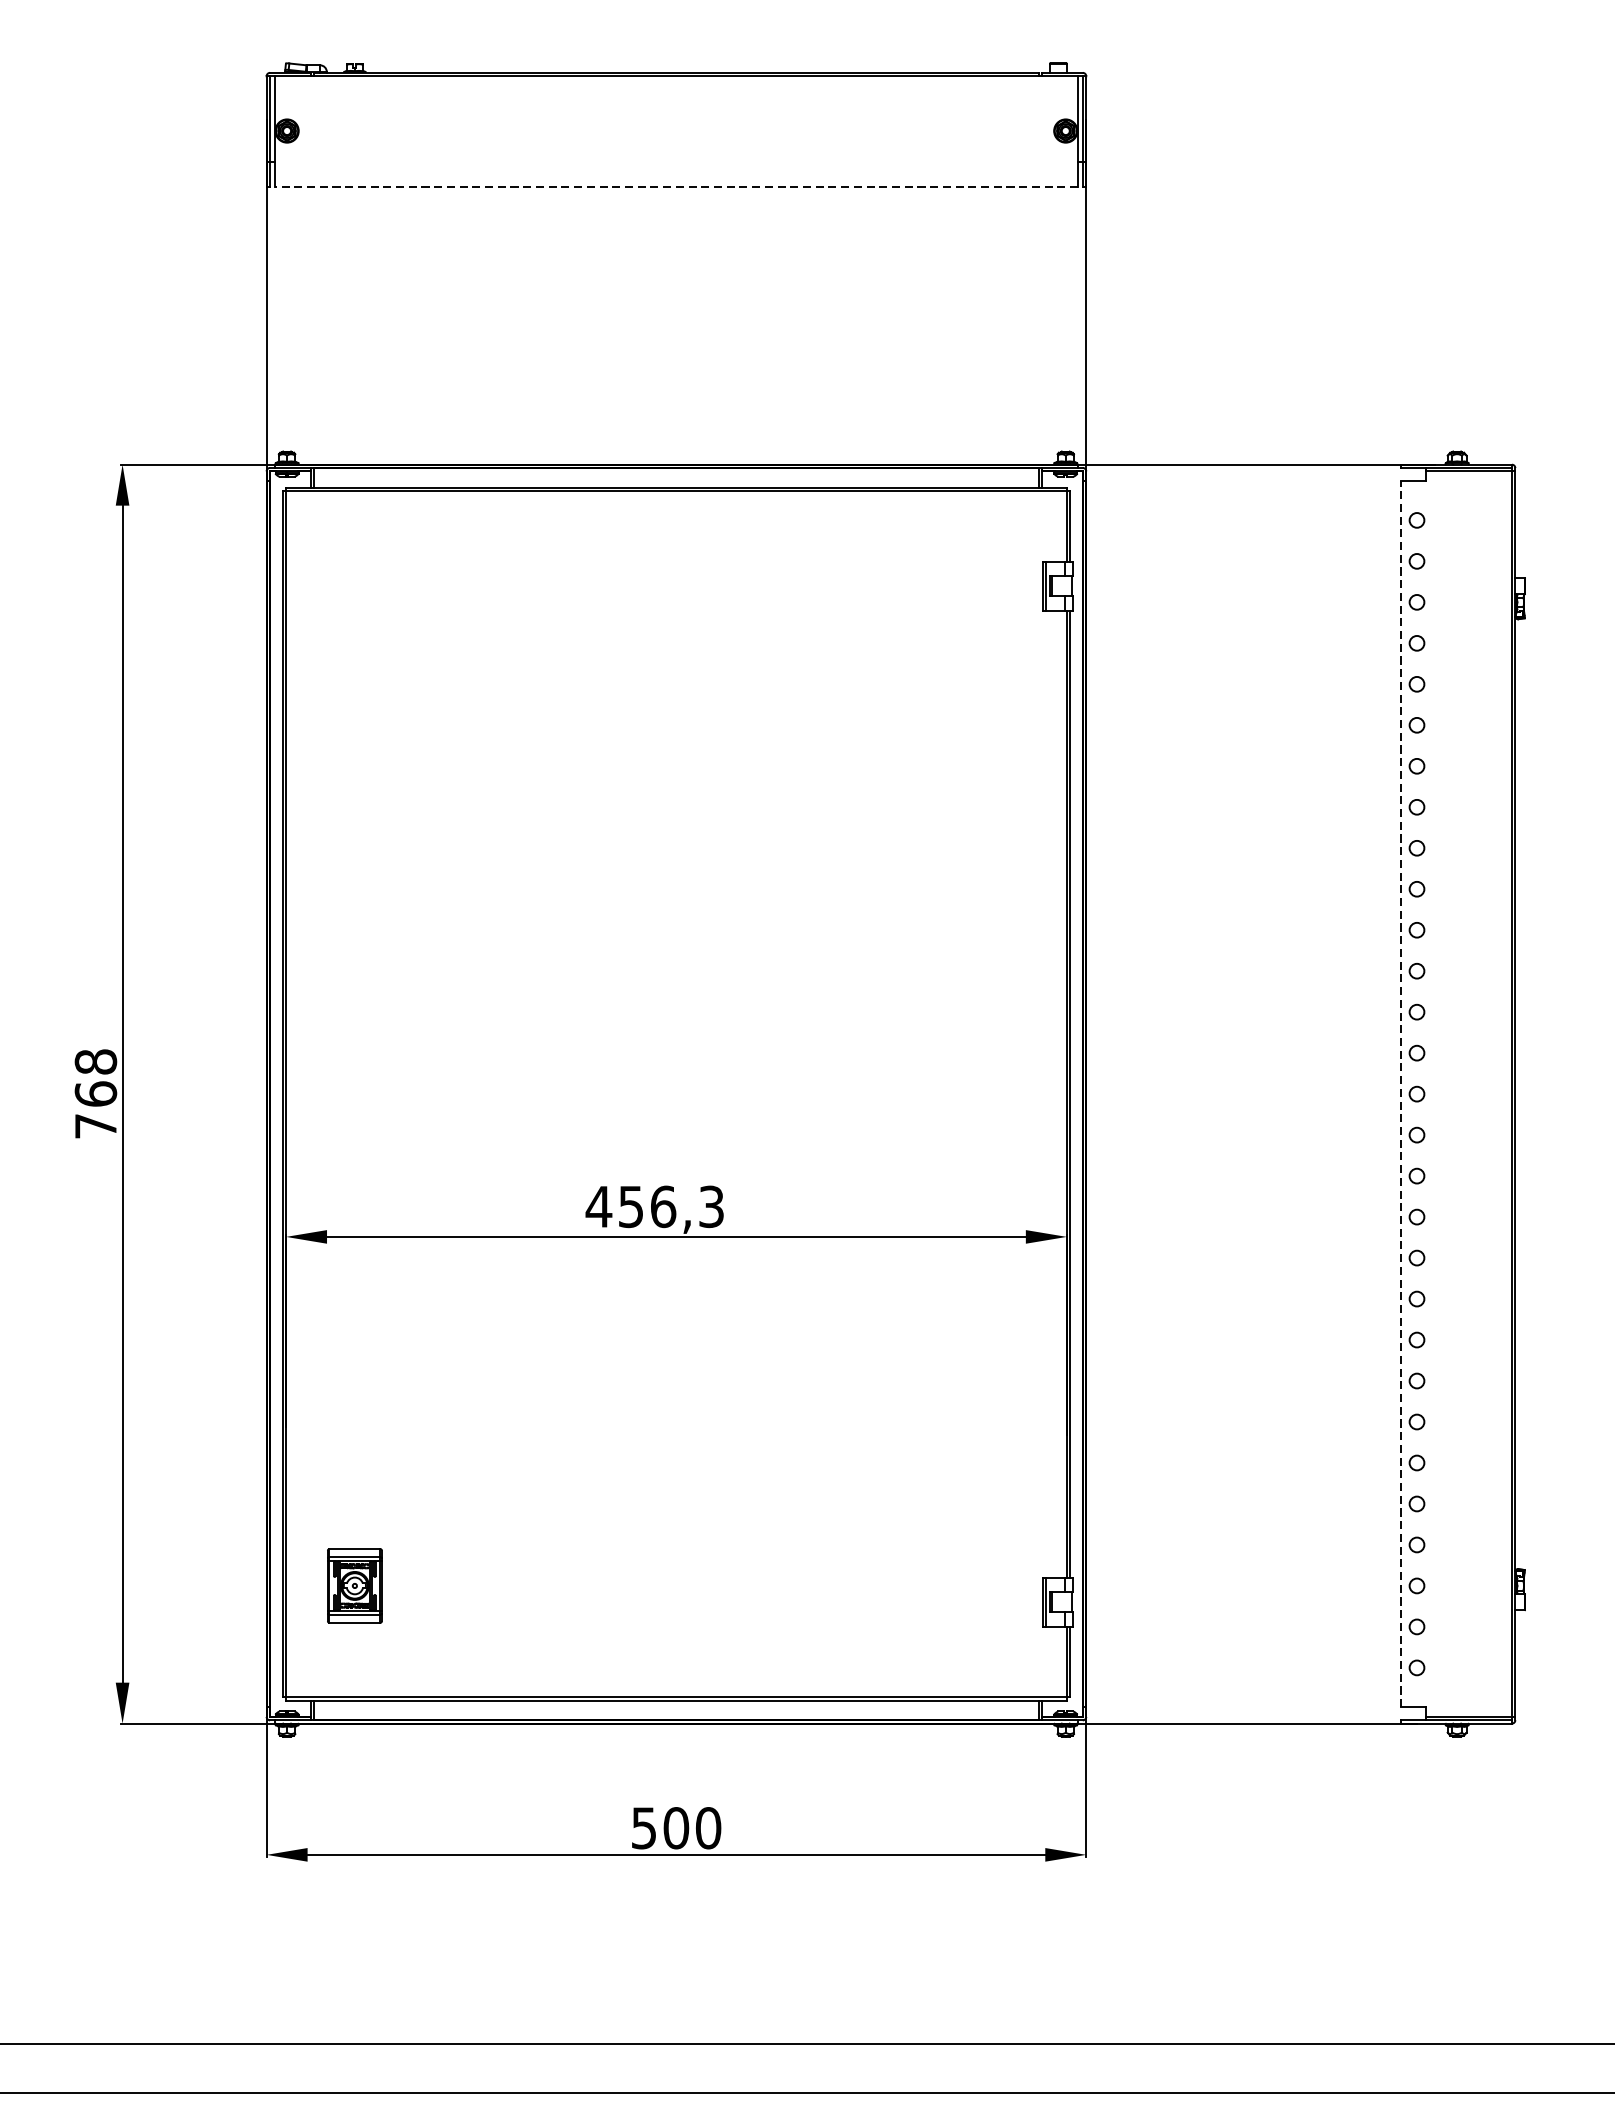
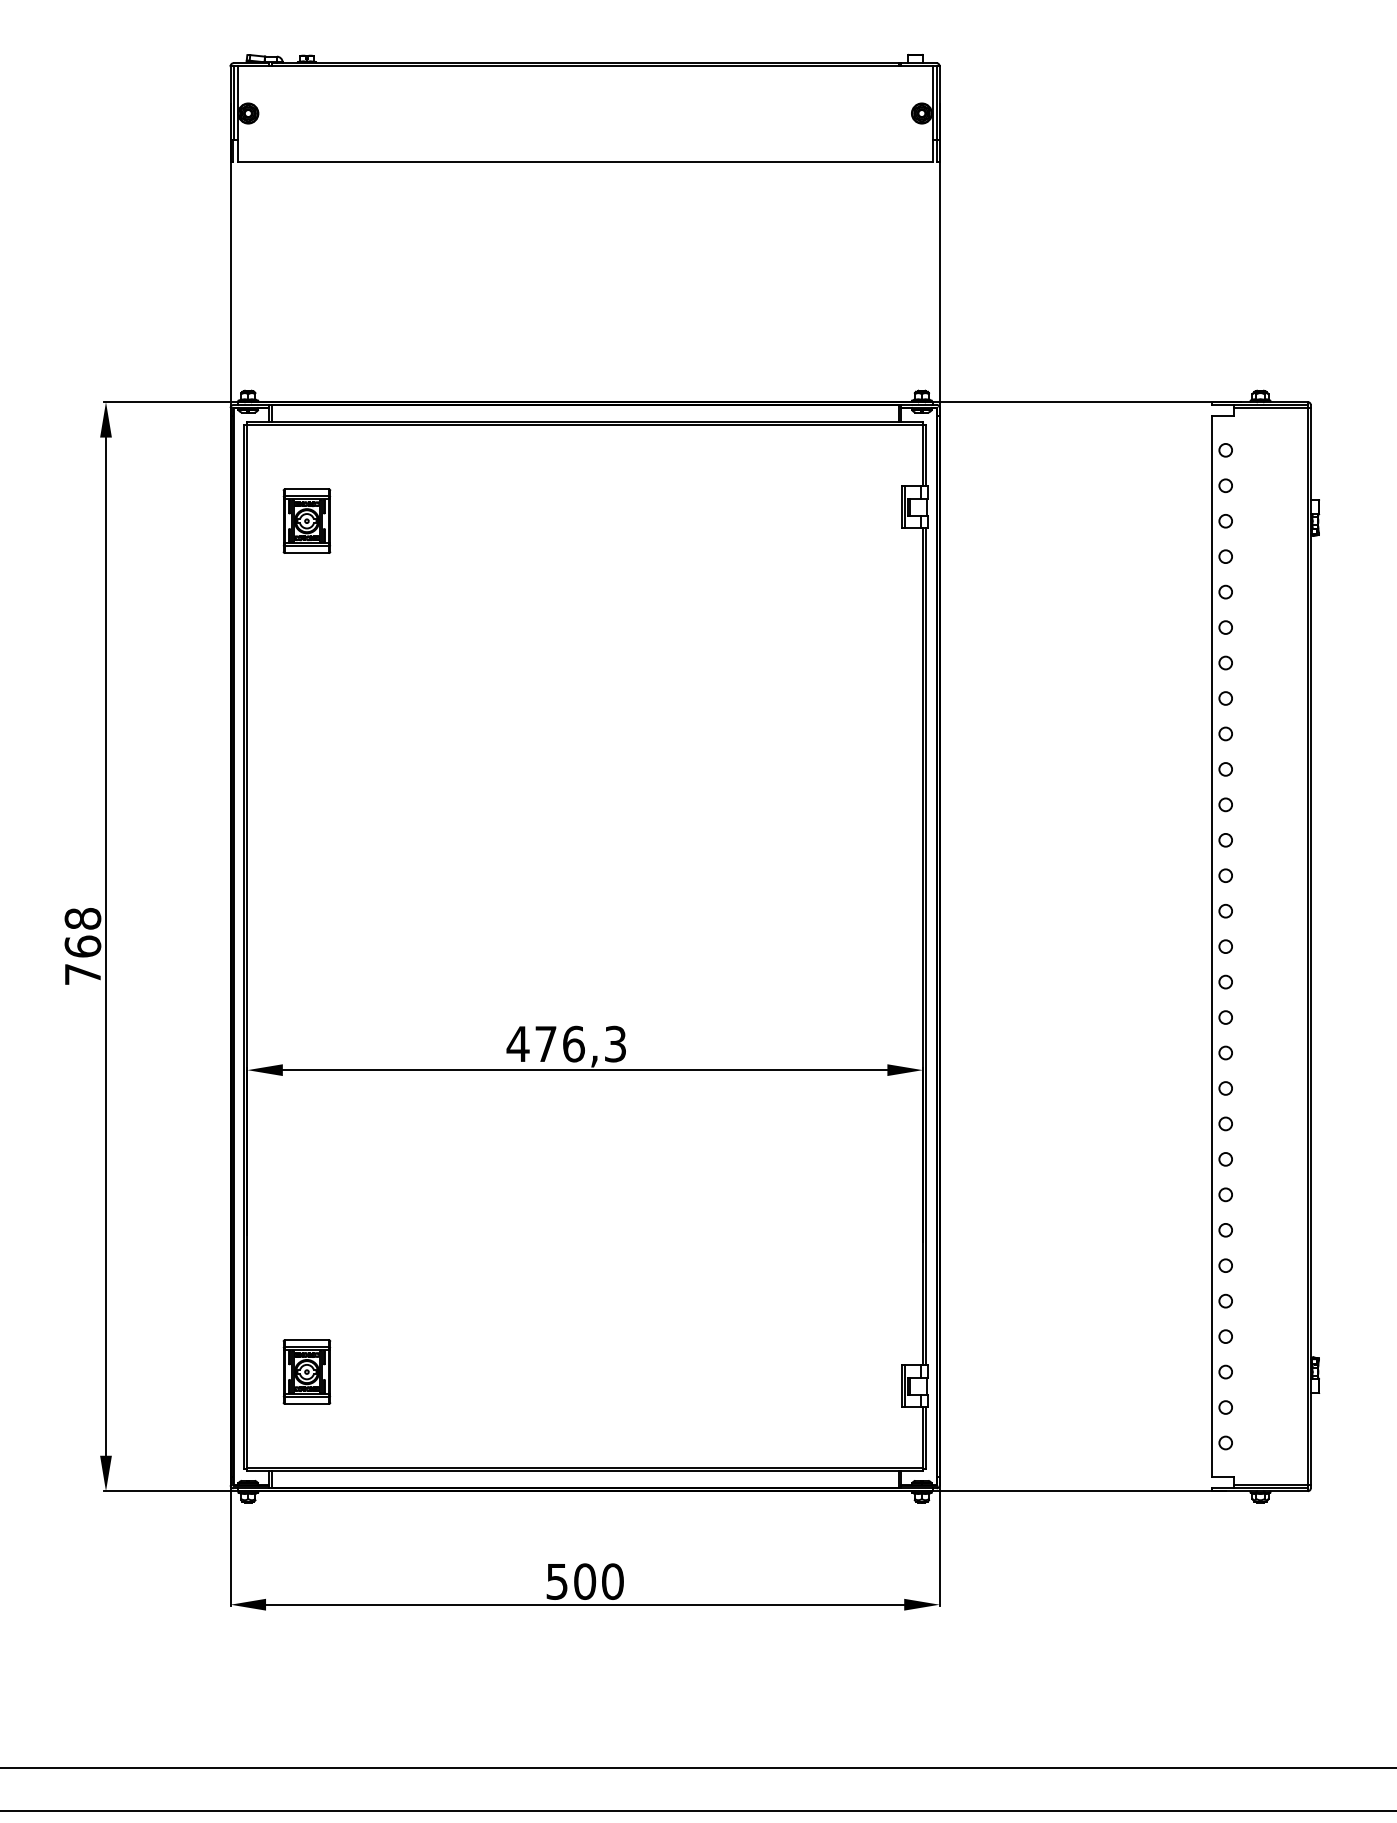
line: (675, 186) -> (584, 161), dashed -> solid
part: (354, 601) -> (306, 520), added
line: (1401, 1093) -> (1212, 946), dashed -> solid
text: (630, 1207) -> (545, 1044), 456,3 -> 476,3

